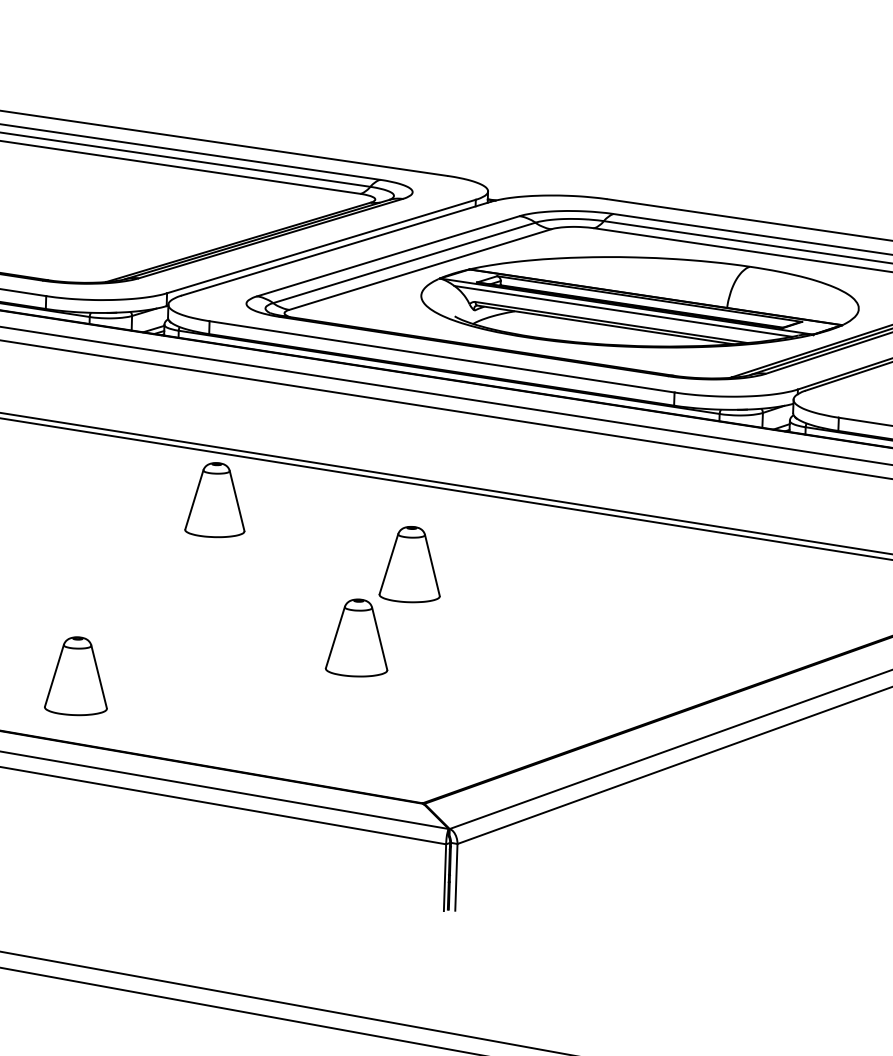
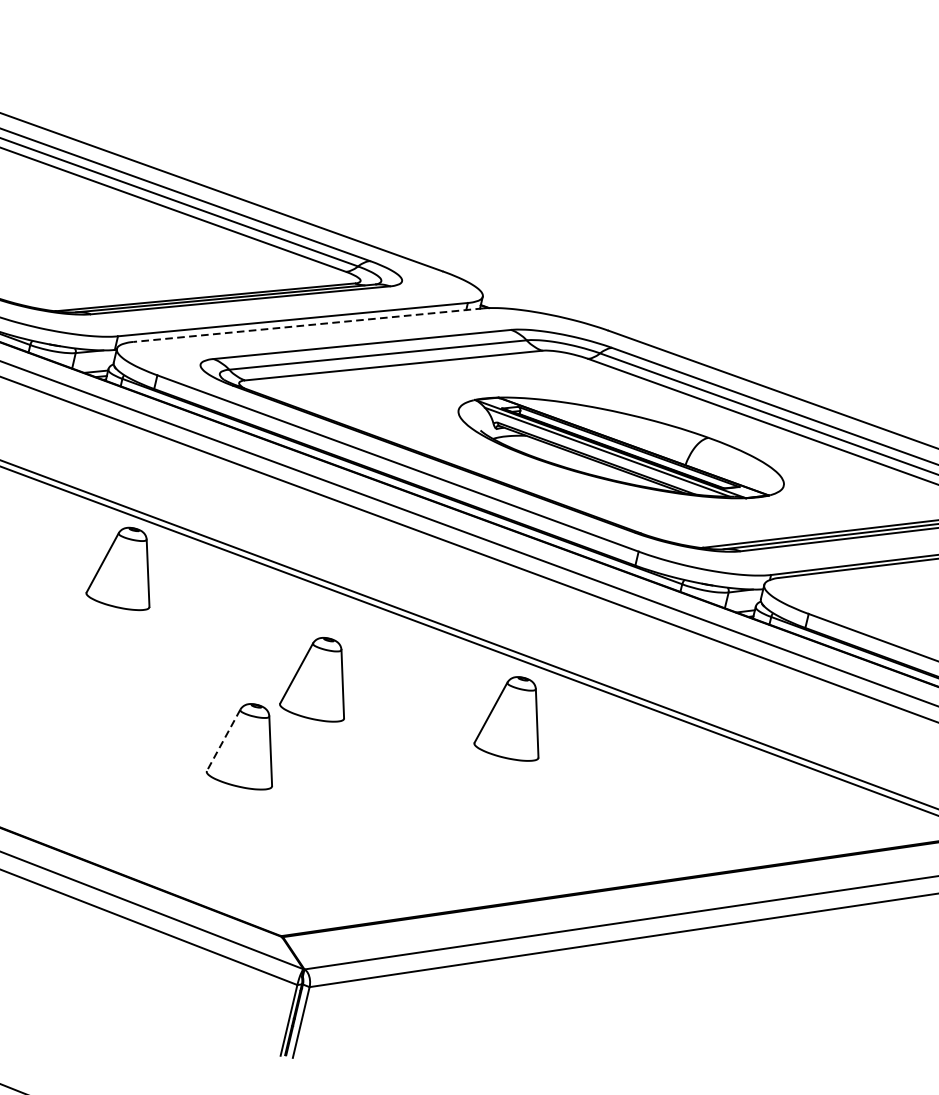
line: (335, 248) -> (307, 324), solid -> dashed
part: (639, 302) -> (620, 447), size x0.7
part: (591, 564) -> (512, 717), added
line: (335, 638) -> (223, 741), solid -> dashed

